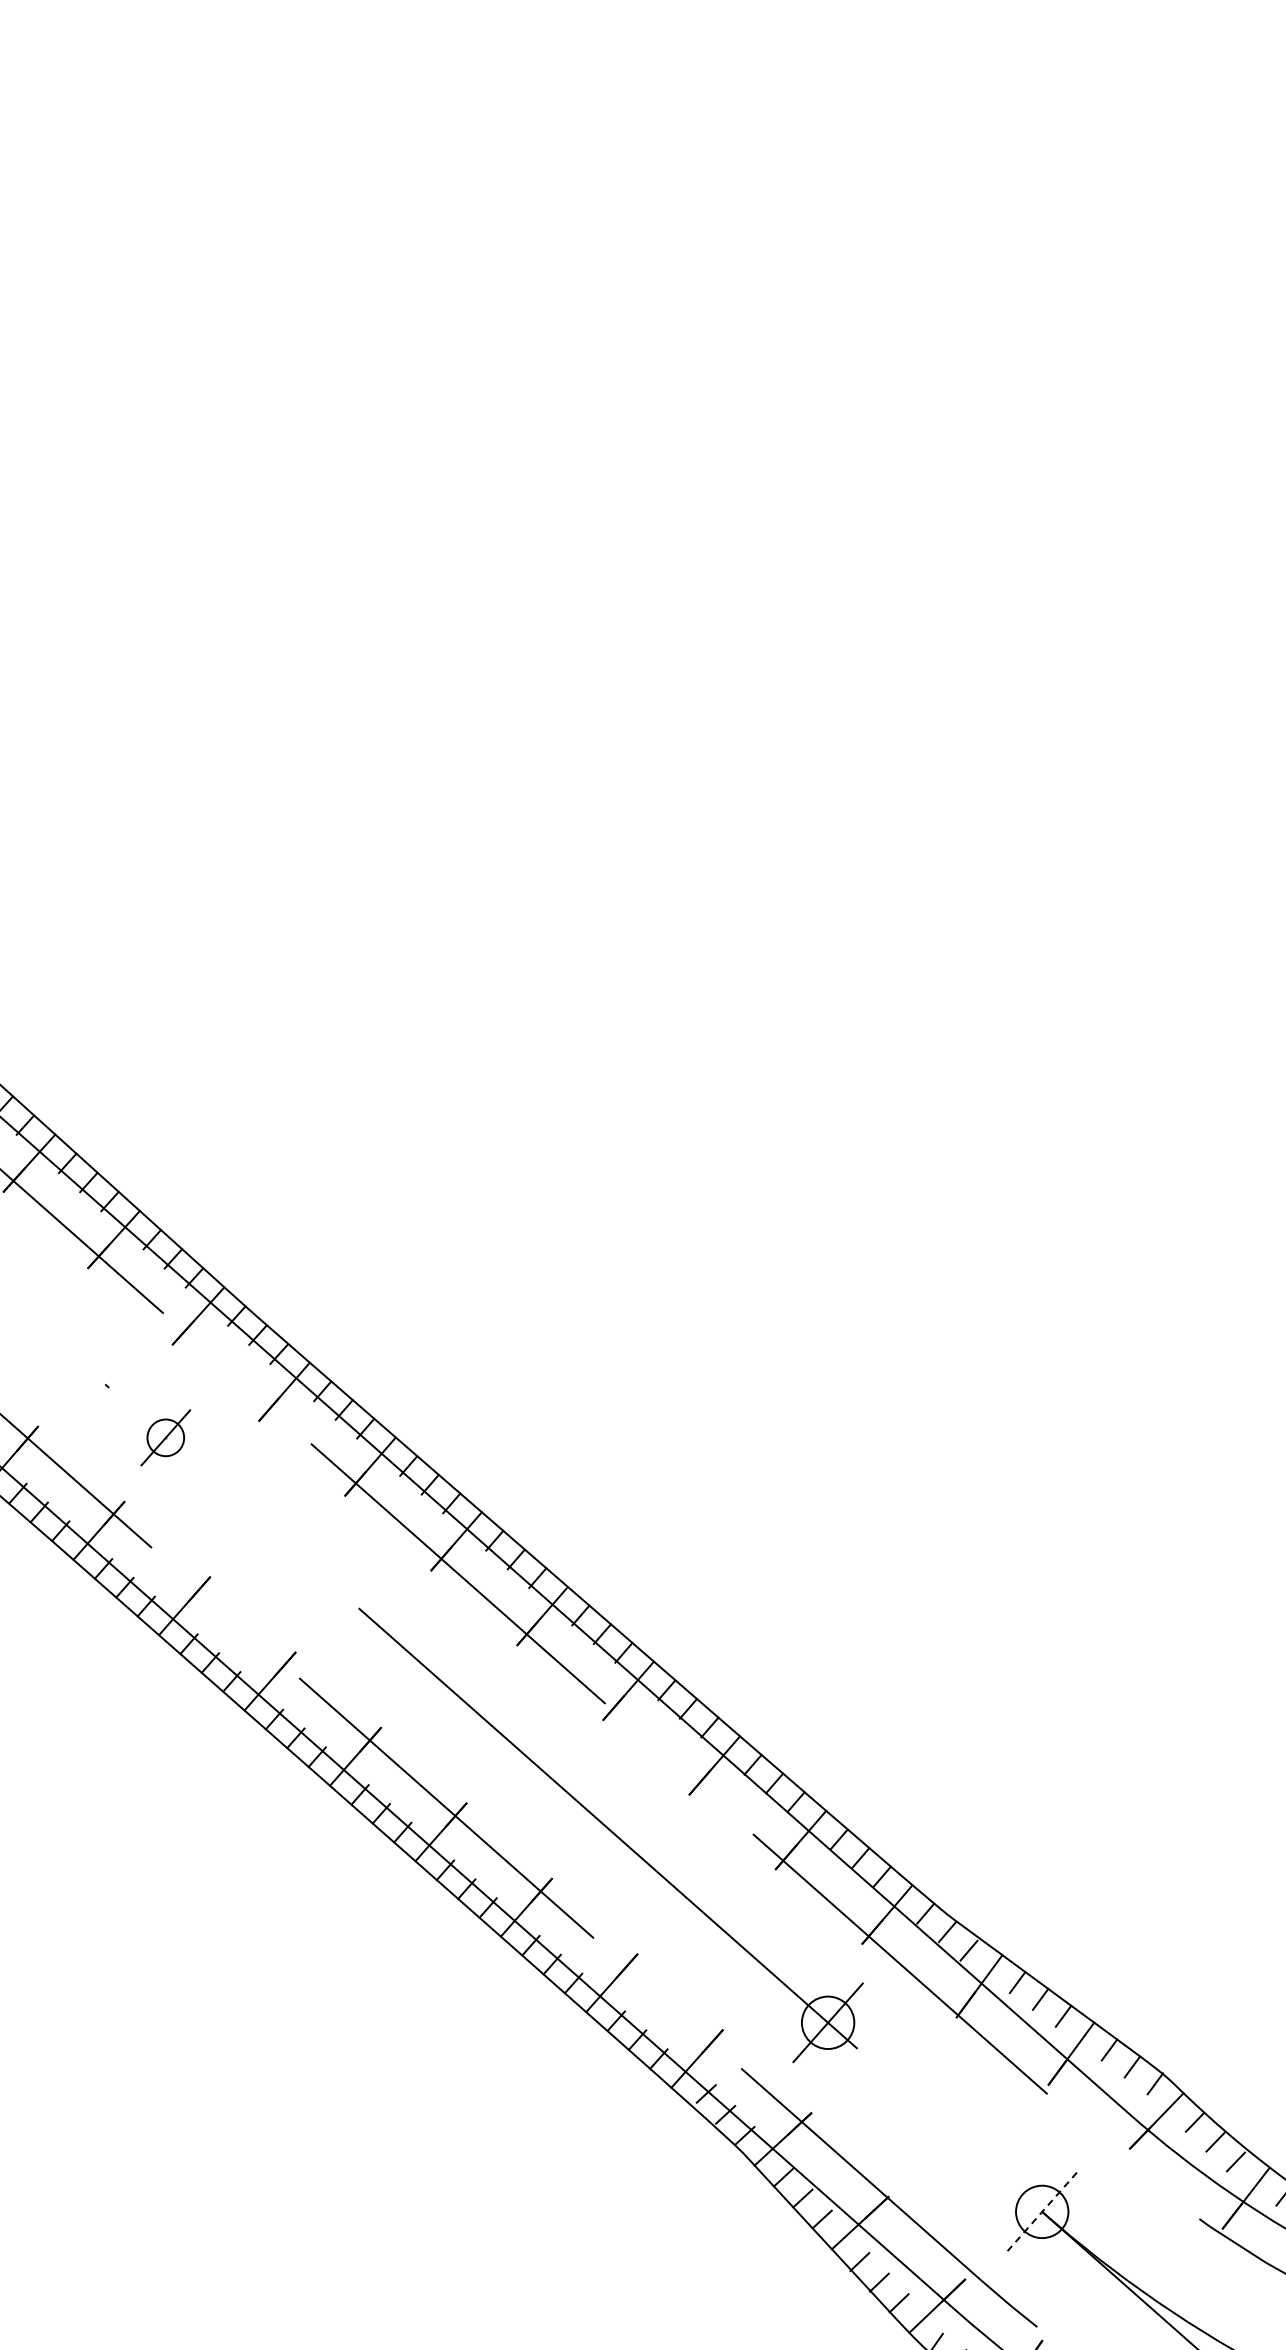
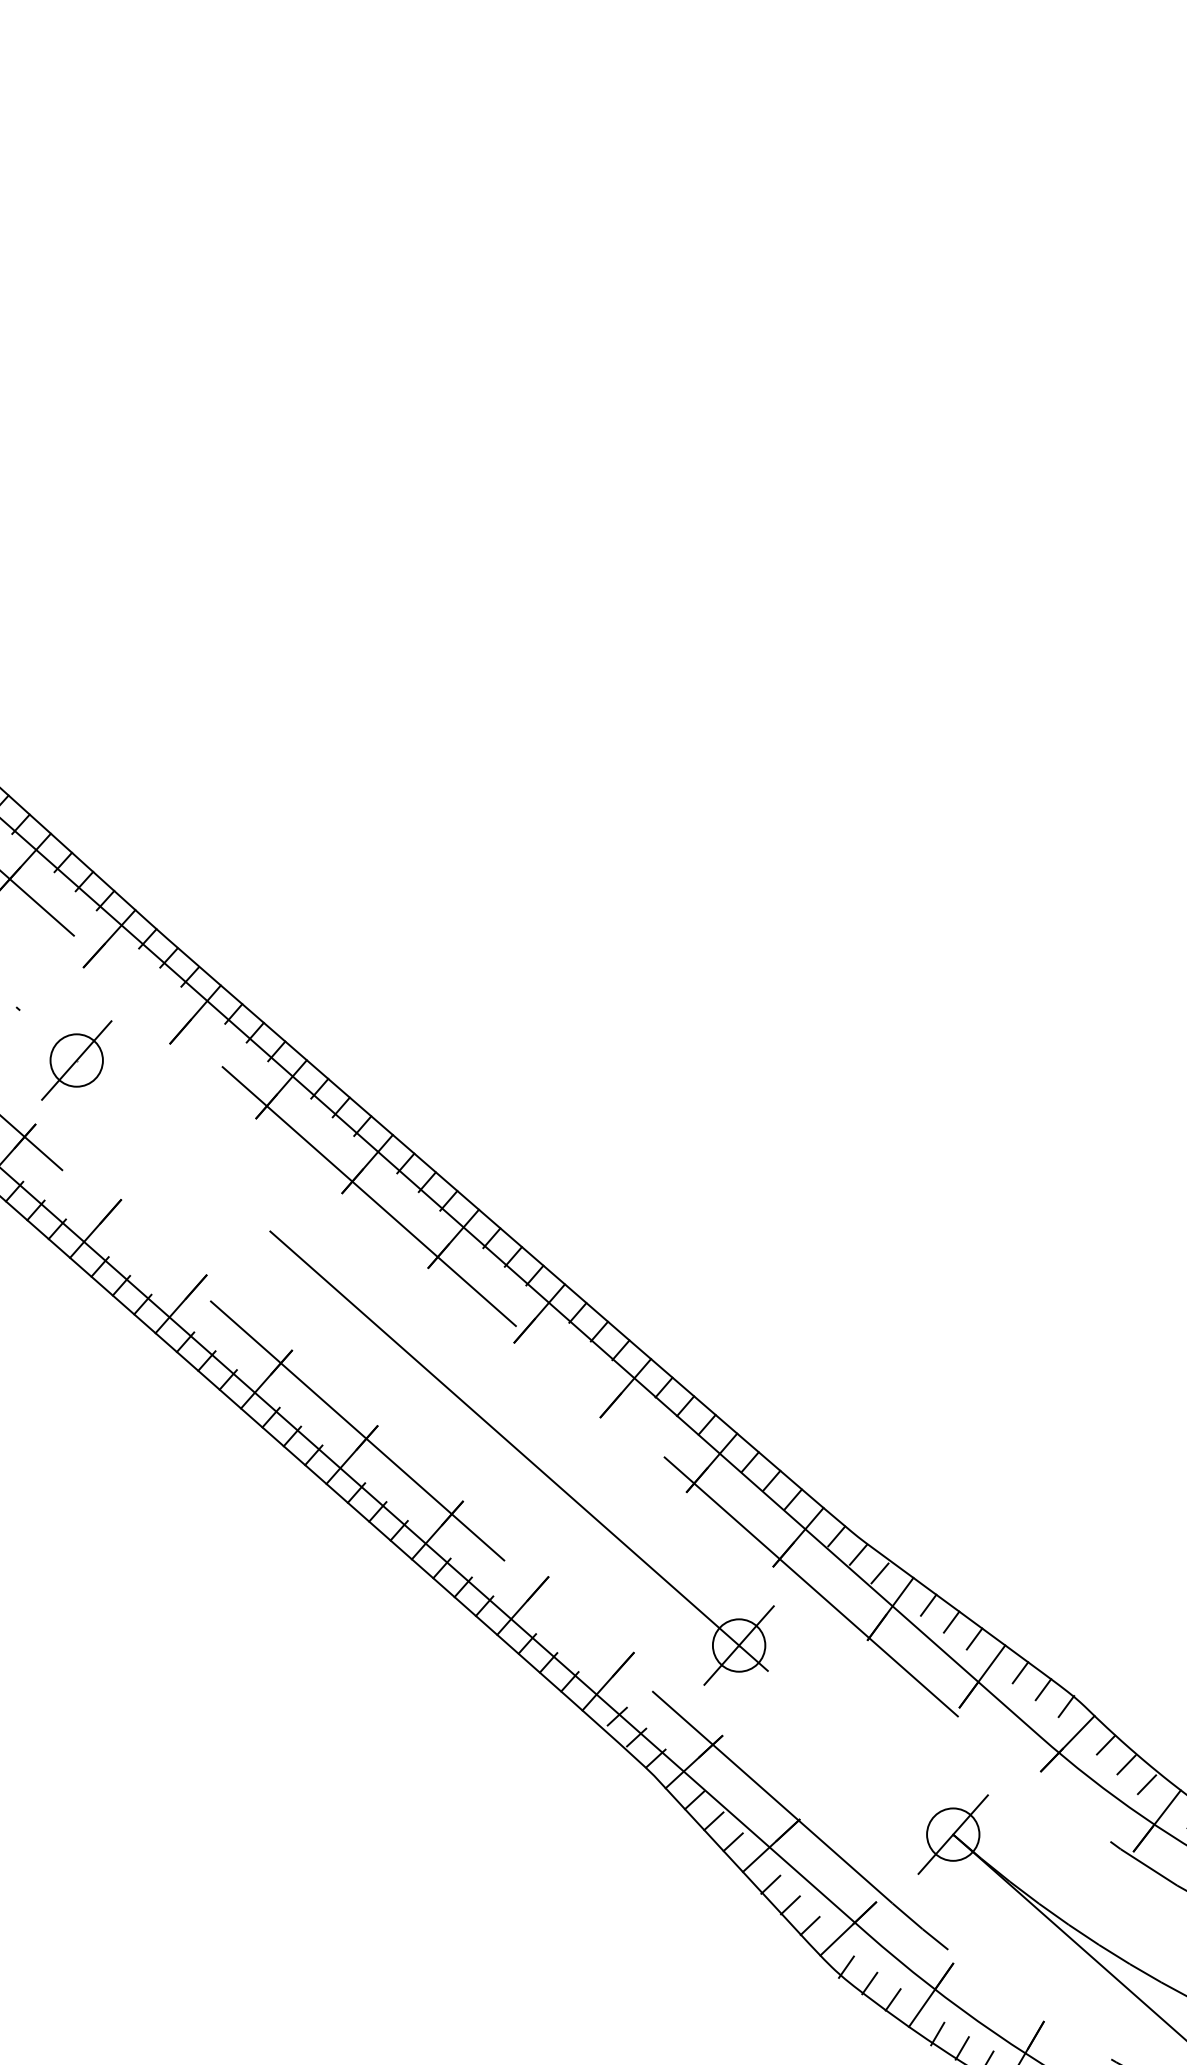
part: (165, 1437) -> (76, 1060), size x1.43
line: (1041, 2212) -> (952, 1835), dashed -> solid

